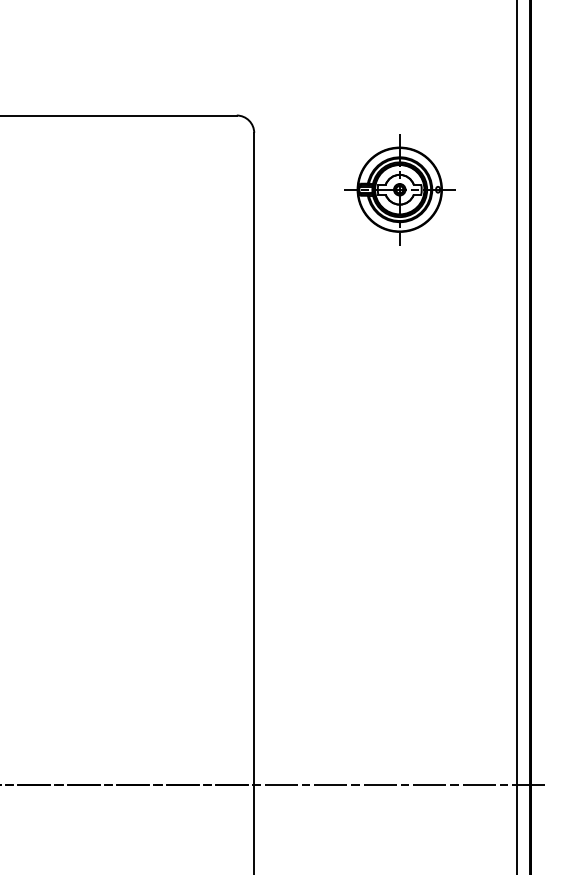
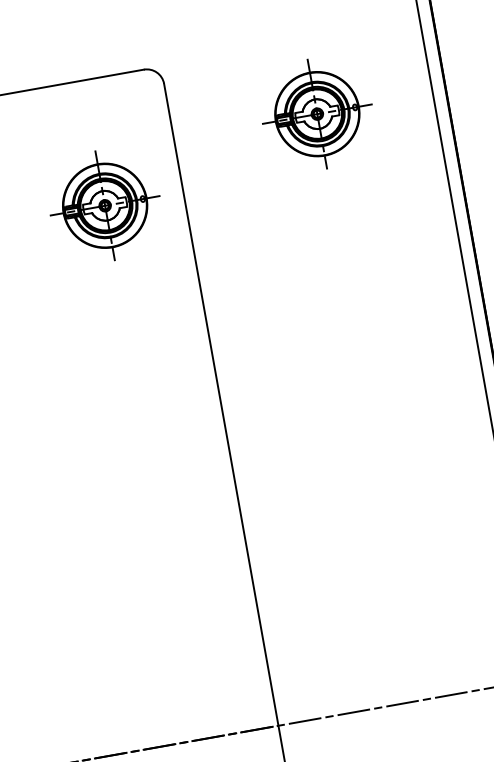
part: (174, 242) -> (104, 205), added

